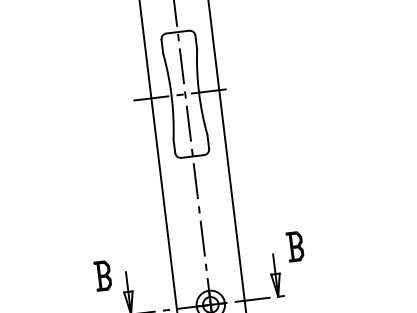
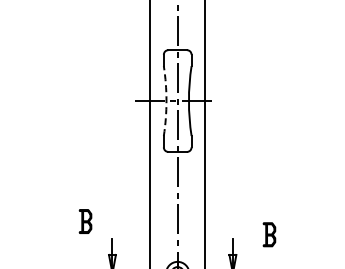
arc: (171, 96) -> (166, 101), solid -> dashed
part: (295, 246) -> (269, 234), moved
part: (102, 275) -> (85, 221), moved

